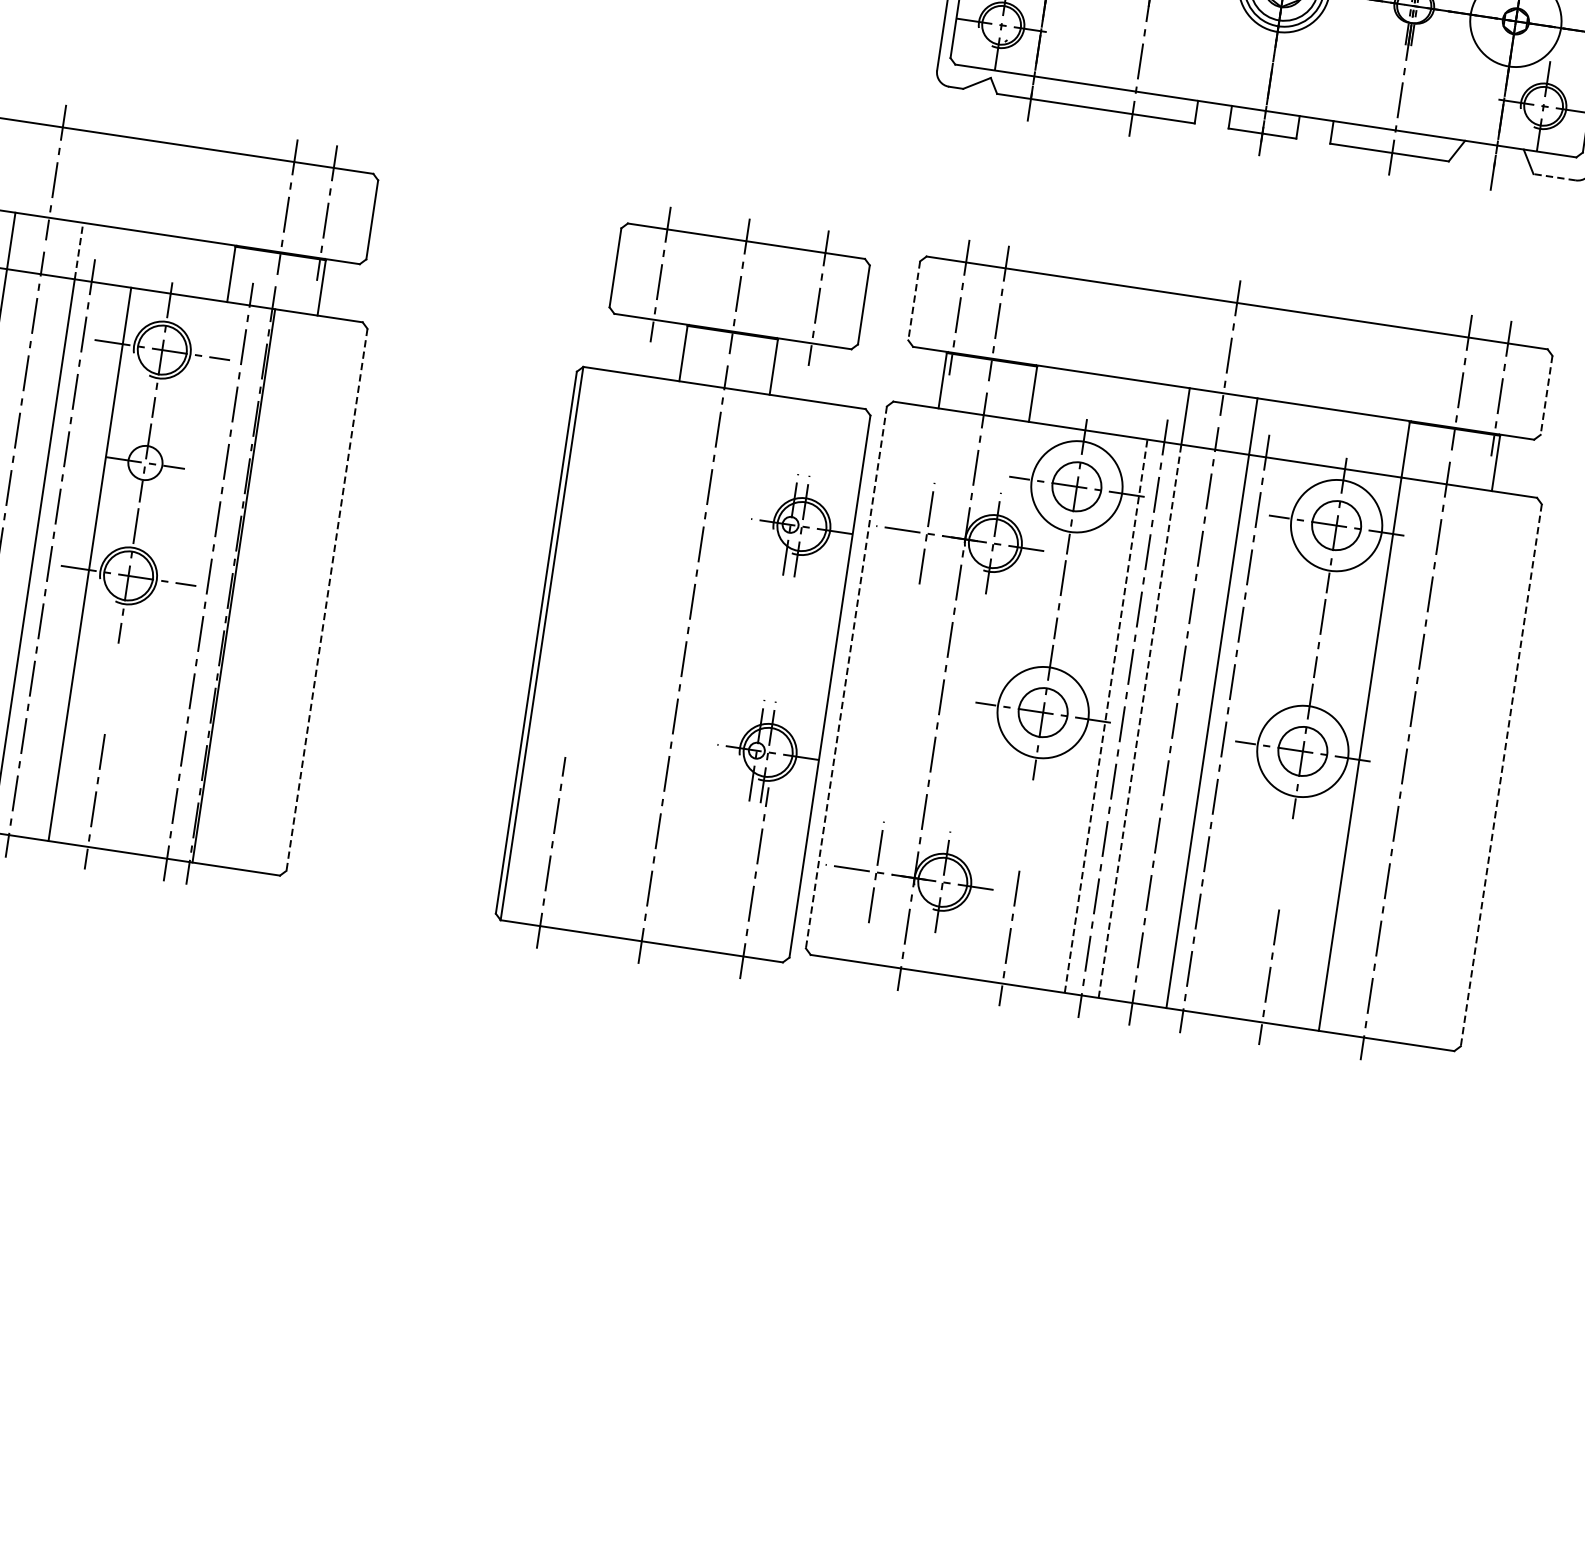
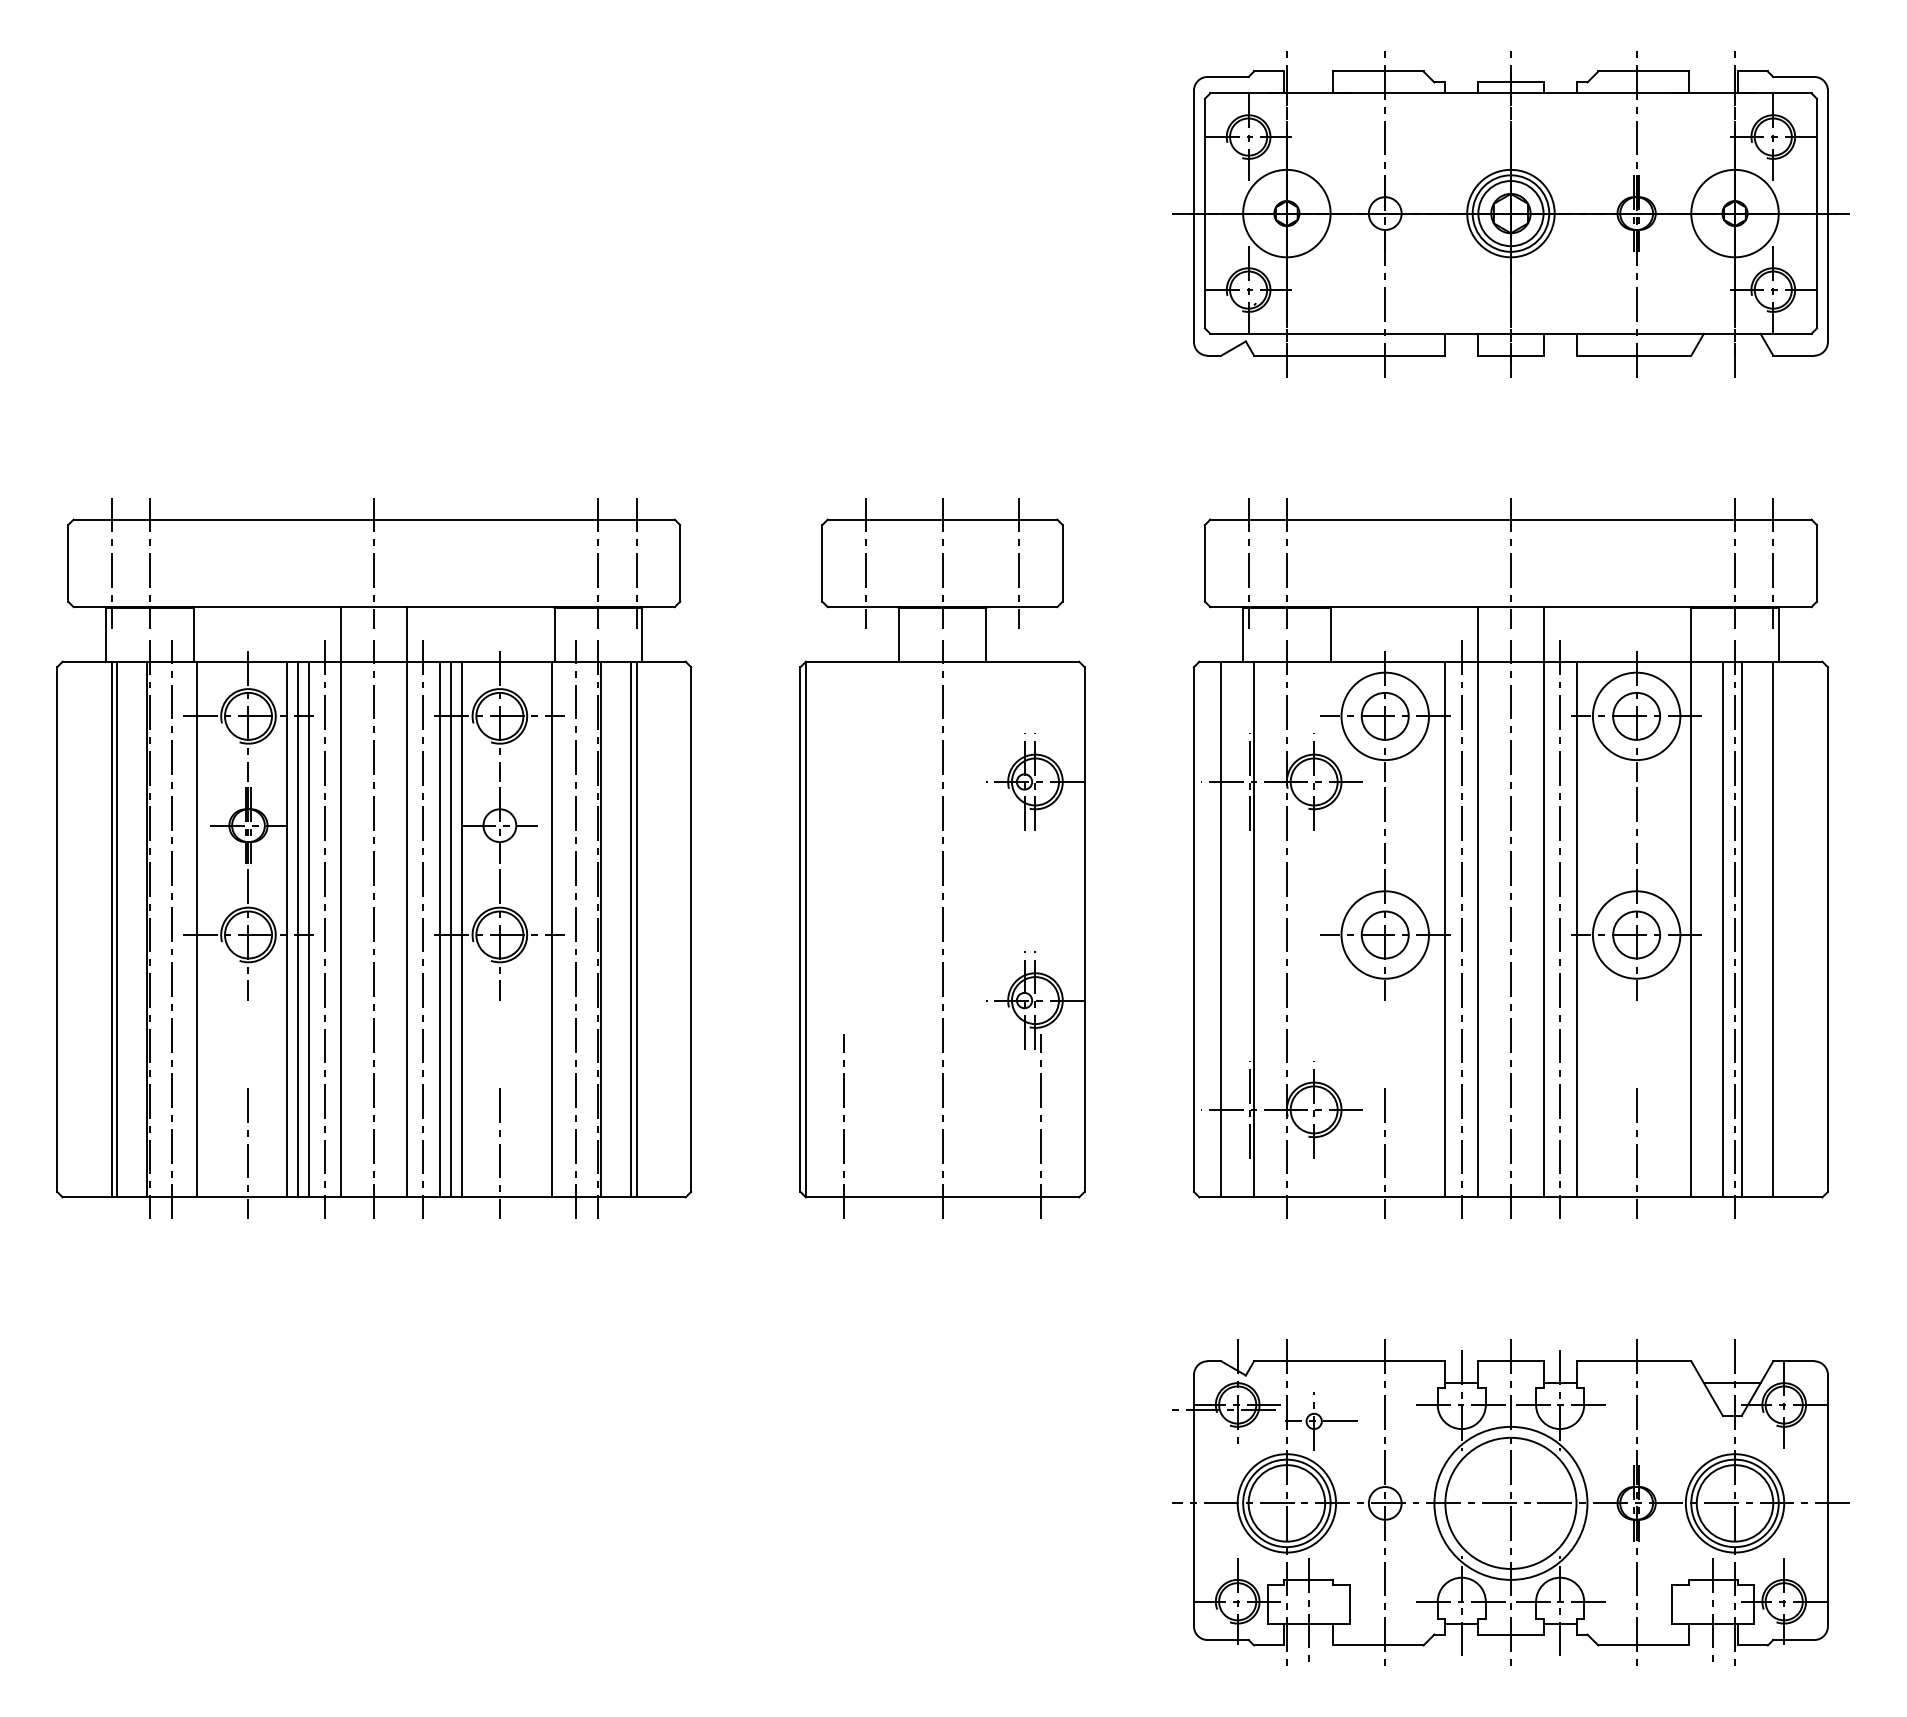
line: (1554, 177) -> (1793, 355), dashed -> solid
line: (78, 250) -> (406, 633), dashed -> solid
line: (913, 300) -> (1204, 563), dashed -> solid
line: (1547, 395) -> (1817, 563), dashed -> solid
line: (67, 560) -> (439, 929), added
line: (78, 562) -> (450, 929), added
line: (182, 578) -> (551, 929), added
line: (265, 590) -> (631, 929), added
line: (270, 591) -> (636, 929), added
part: (694, 591) -> (942, 858), moved
line: (327, 600) -> (691, 930), dashed -> solid
line: (845, 678) -> (1193, 930), dashed -> solid
line: (874, 681) -> (1221, 929), added
line: (908, 686) -> (1254, 929), added
line: (1106, 716) -> (1445, 929), dashed -> solid
line: (1140, 721) -> (1478, 929), dashed -> solid
line: (1241, 736) -> (1576, 929), added
line: (1392, 759) -> (1722, 929), added
line: (1412, 761) -> (1741, 929), added
line: (1445, 766) -> (1773, 929), added
line: (1500, 776) -> (1827, 930), dashed -> solid
part: (1084, 1318) -> (1510, 1502), added

